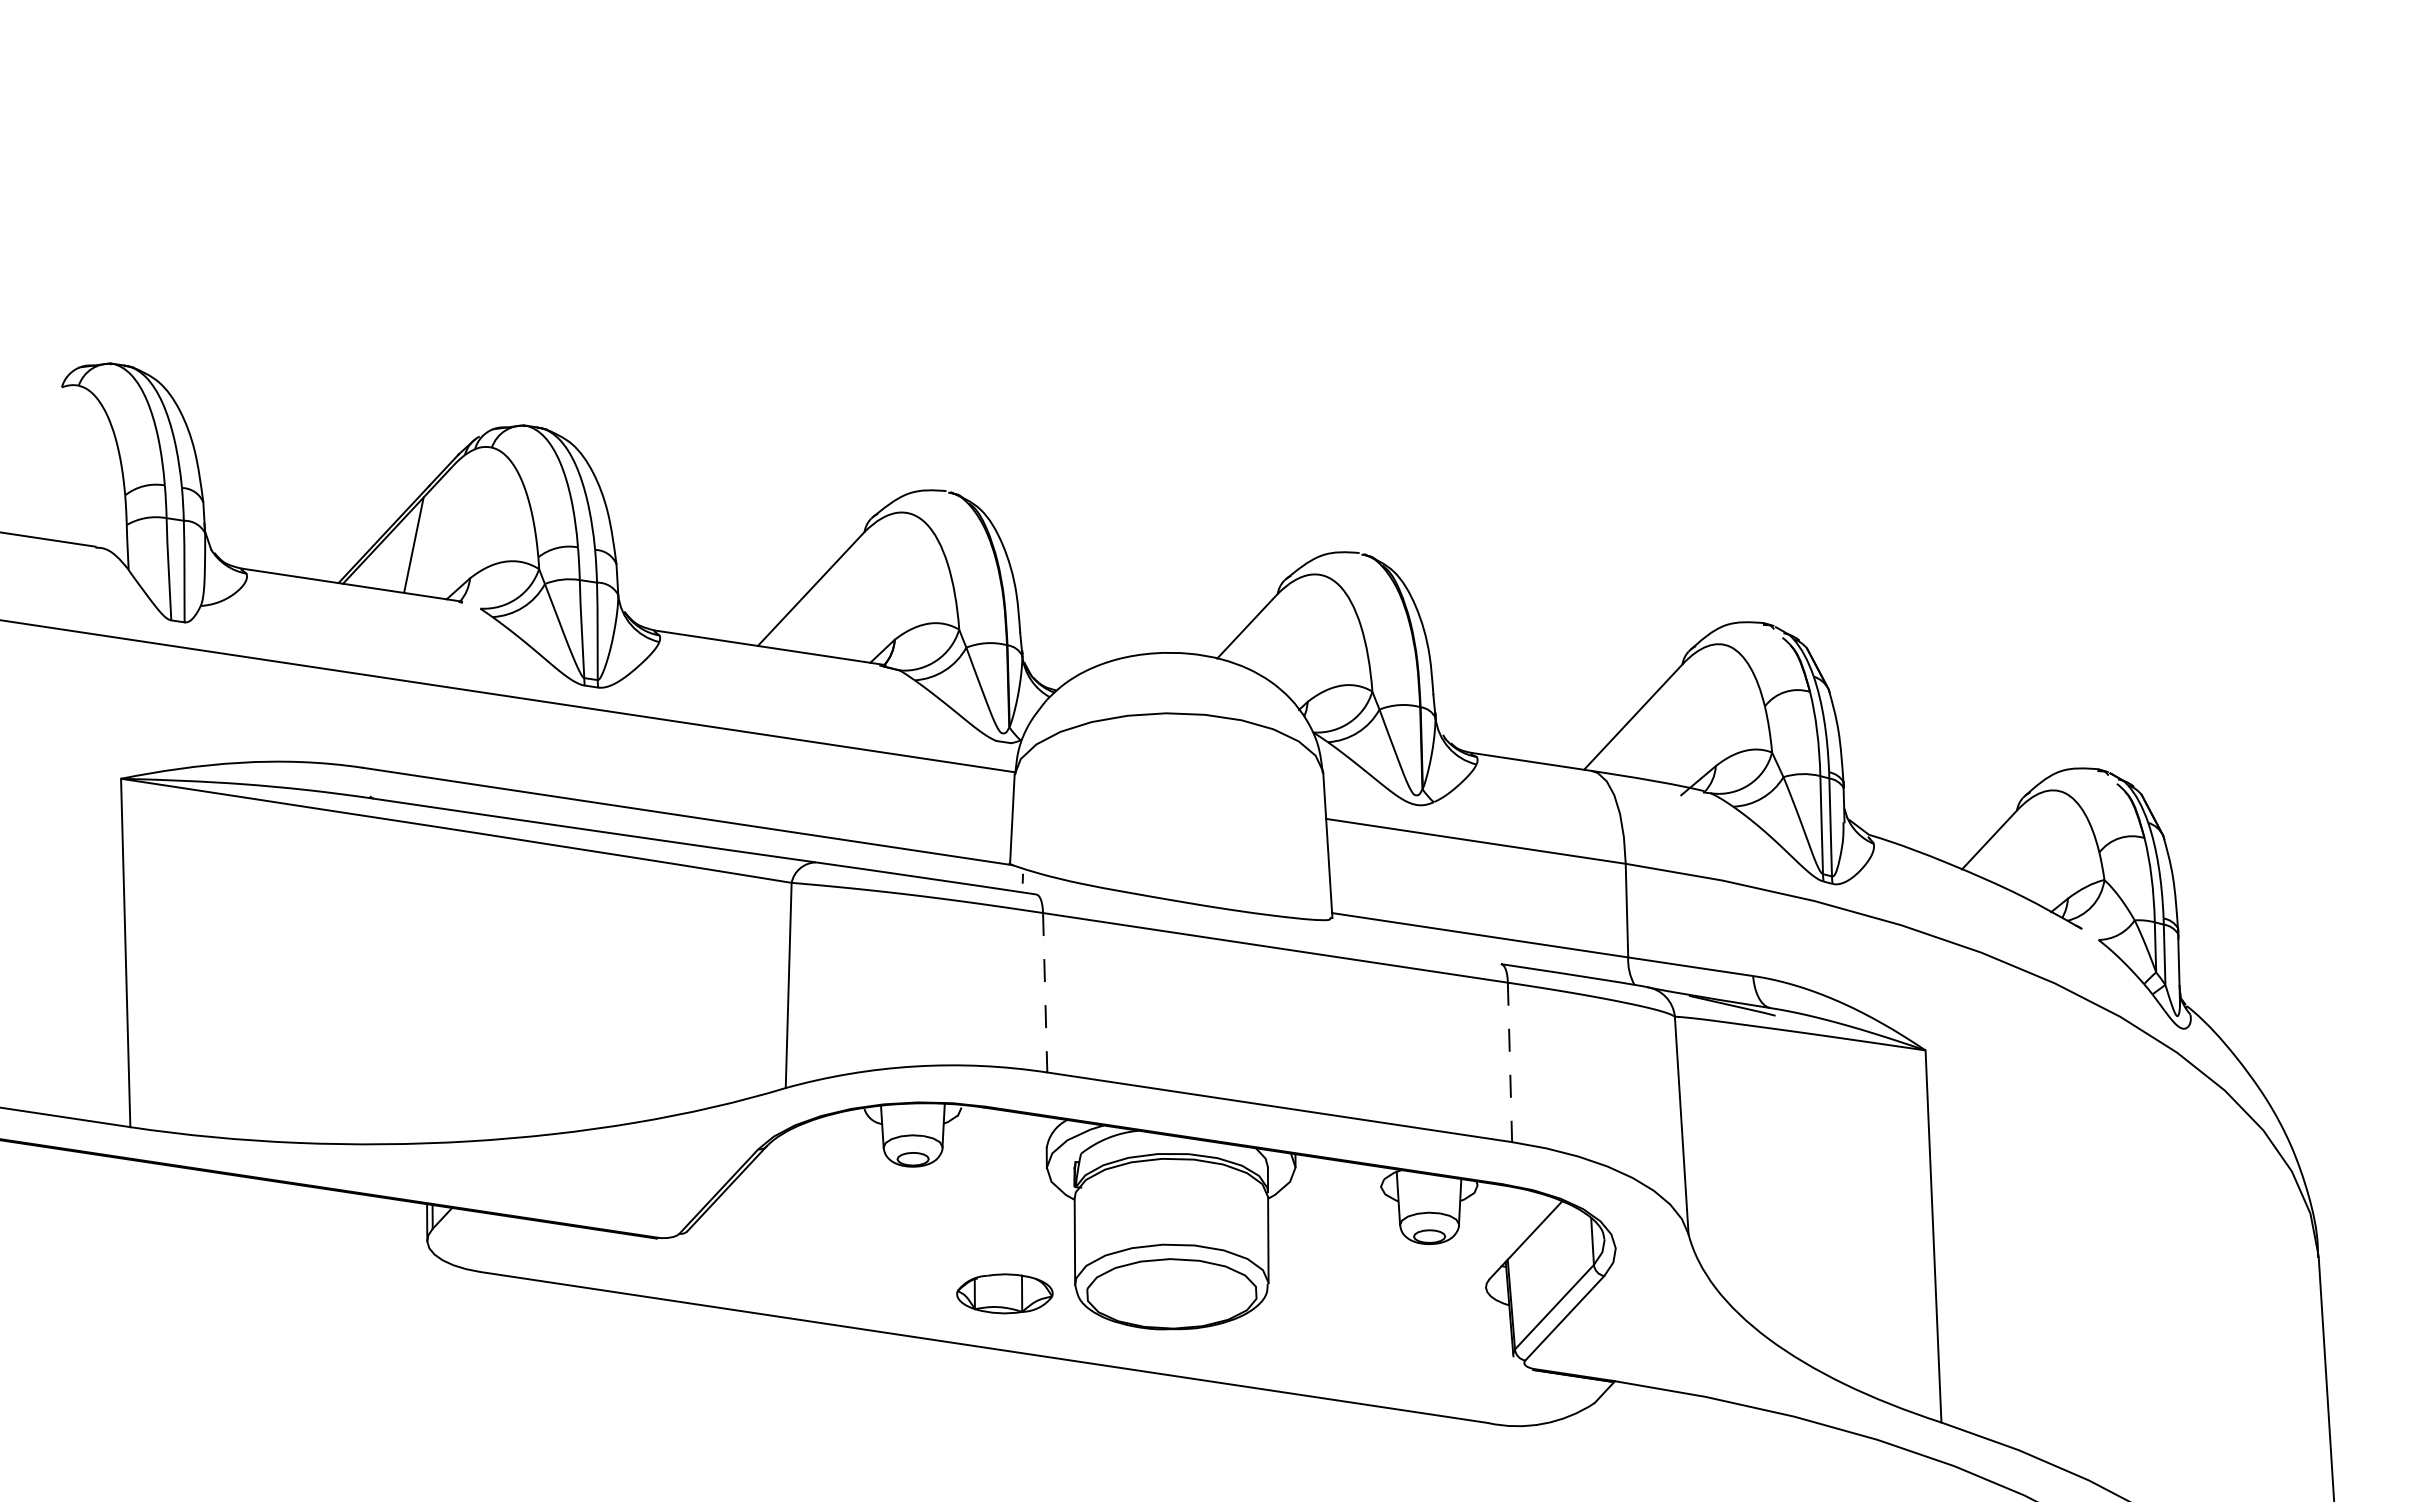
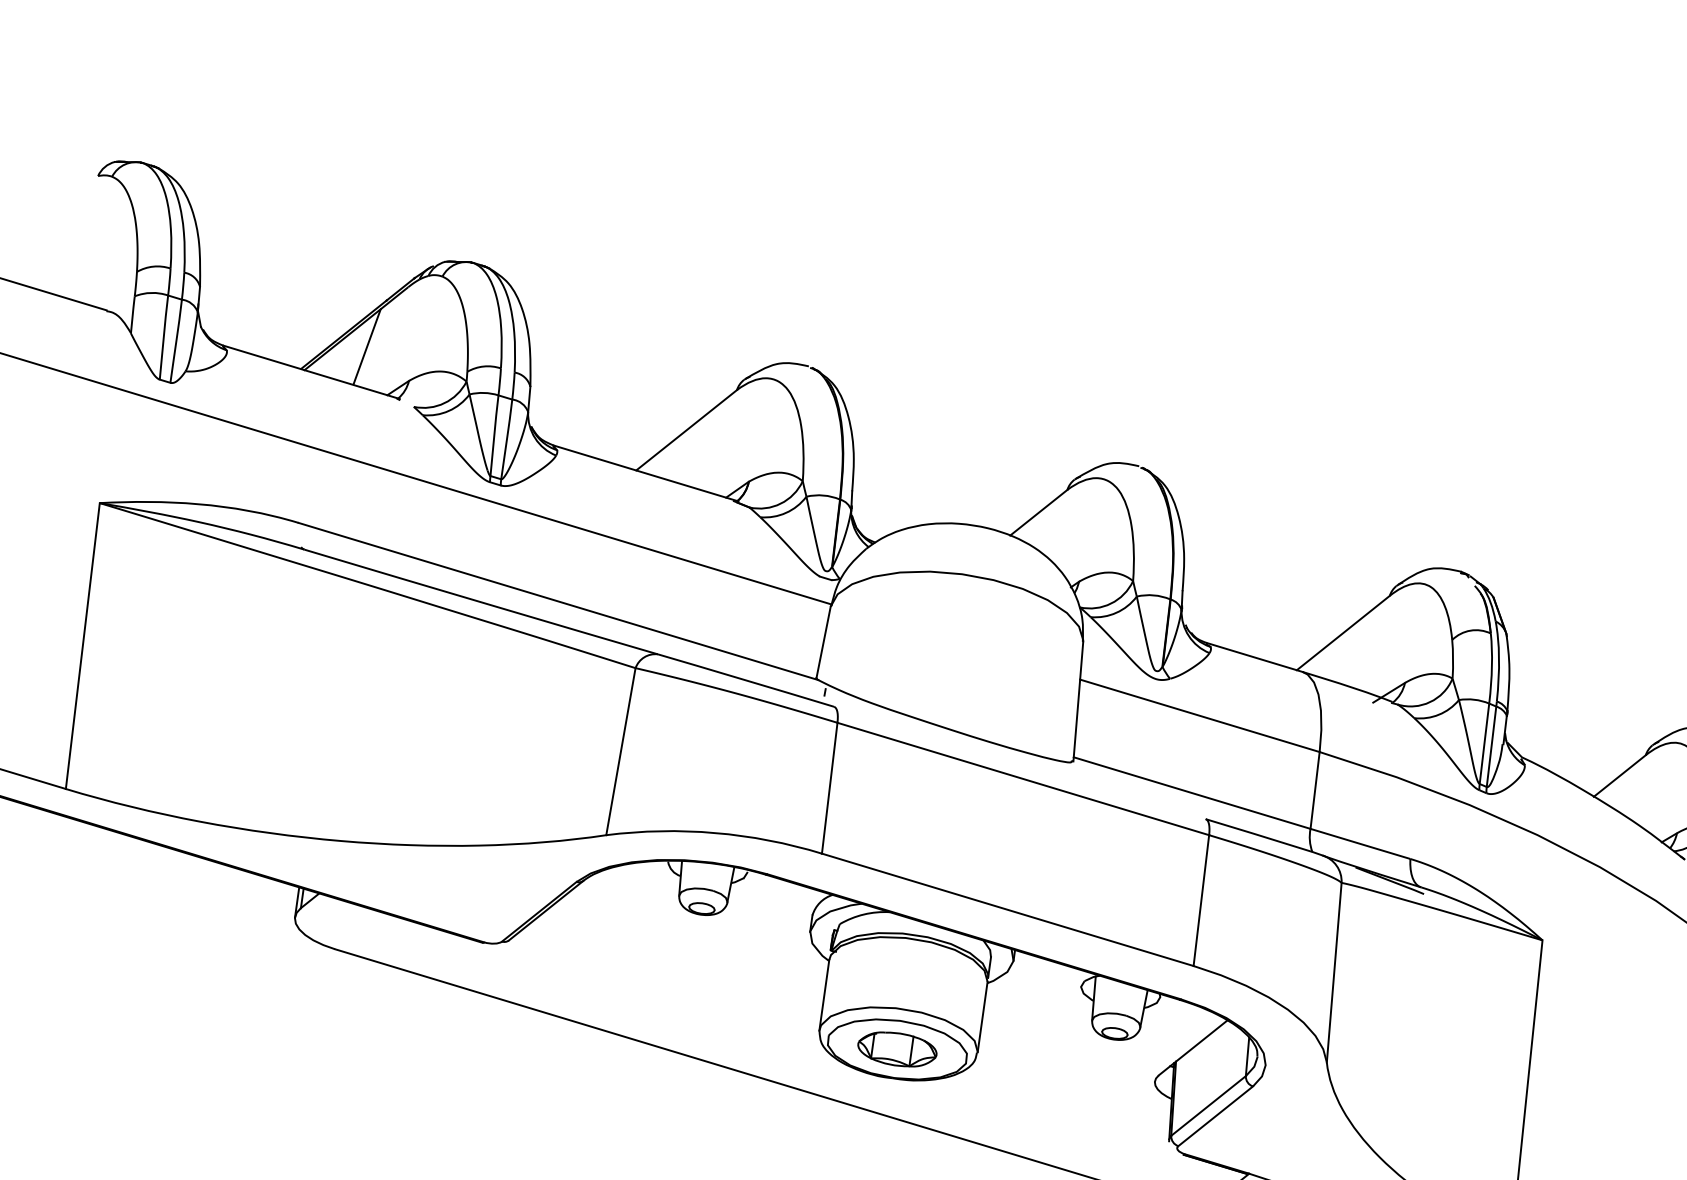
line: (1045, 992) -> (830, 788), dashed -> solid
line: (1509, 1062) -> (1200, 900), dashed -> solid
part: (1004, 1293) -> (897, 1049), moved

